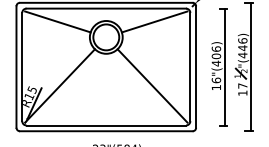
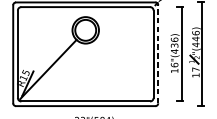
line: (57, 21) -> (46, 17), removed
line: (154, 21) -> (124, 17), removed
text: (216, 56) -> (174, 45), 16"(406) -> 16"(436)
line: (196, 67) -> (158, 54), solid -> dashed
line: (152, 85) -> (123, 69), removed

